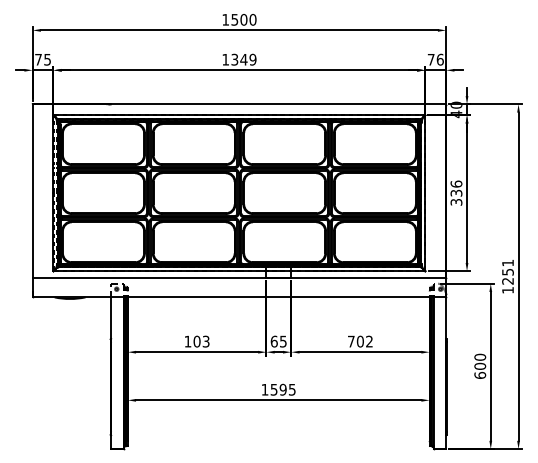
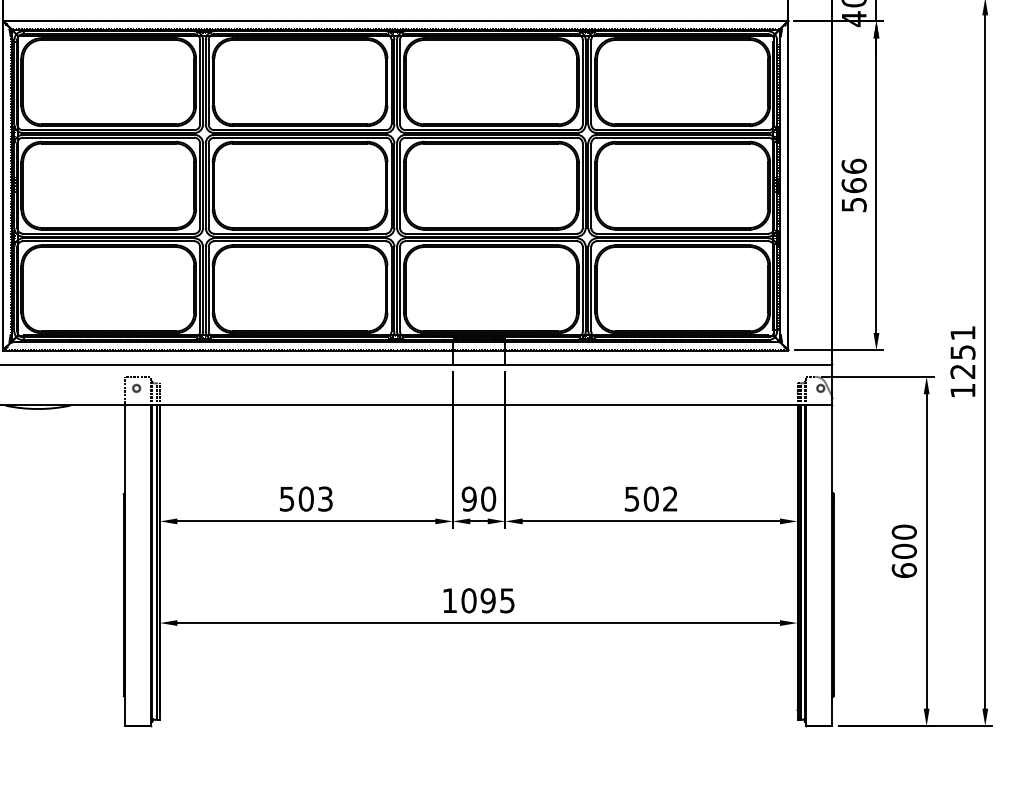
text: (456, 197) -> (854, 194), 336 -> 566
text: (187, 341) -> (286, 498), 103 -> 503
text: (278, 341) -> (478, 498), 65 -> 90
text: (351, 341) -> (632, 498), 702 -> 502
text: (273, 389) -> (467, 600), 1595 -> 1095

